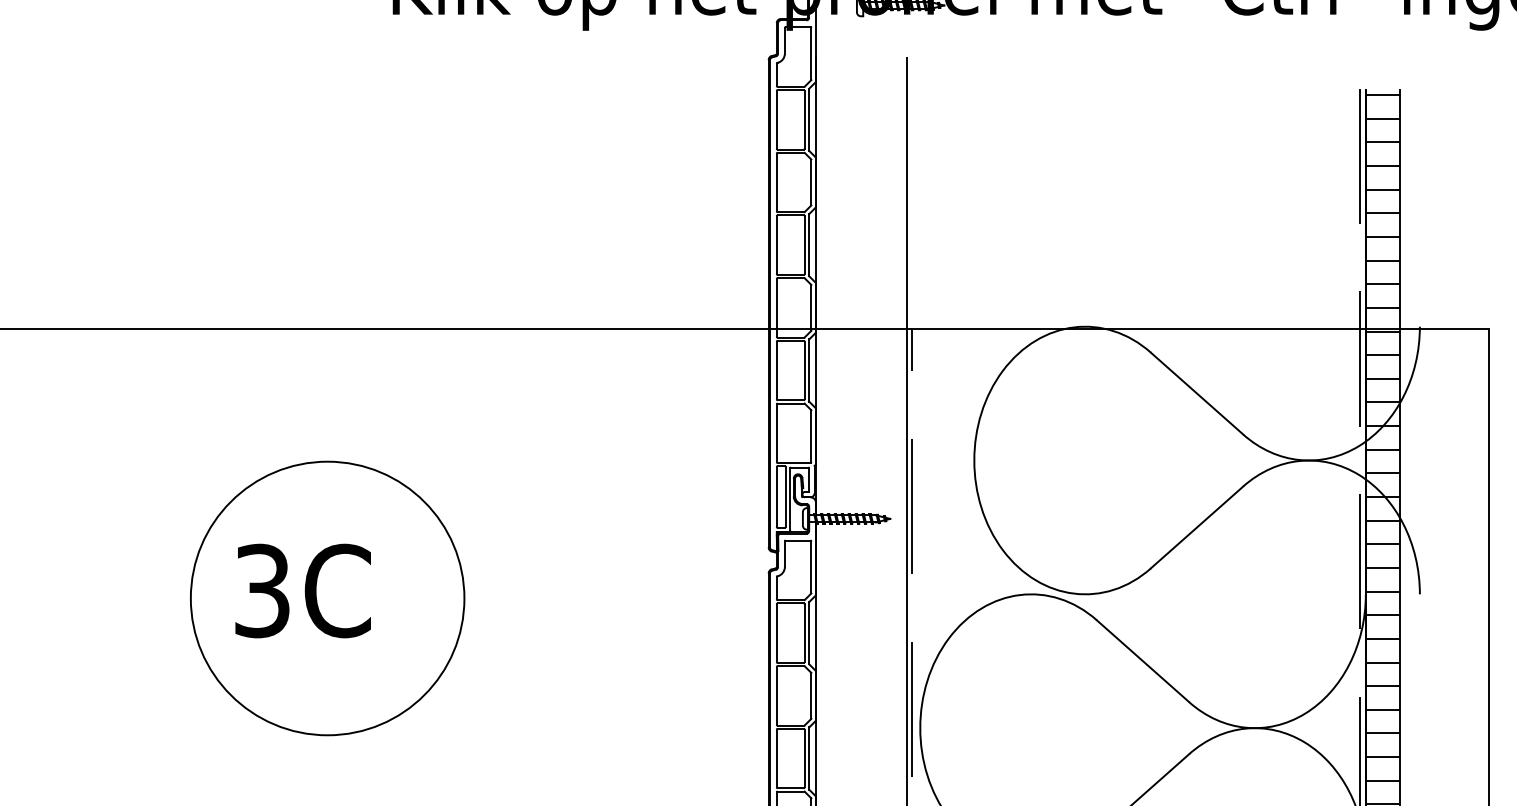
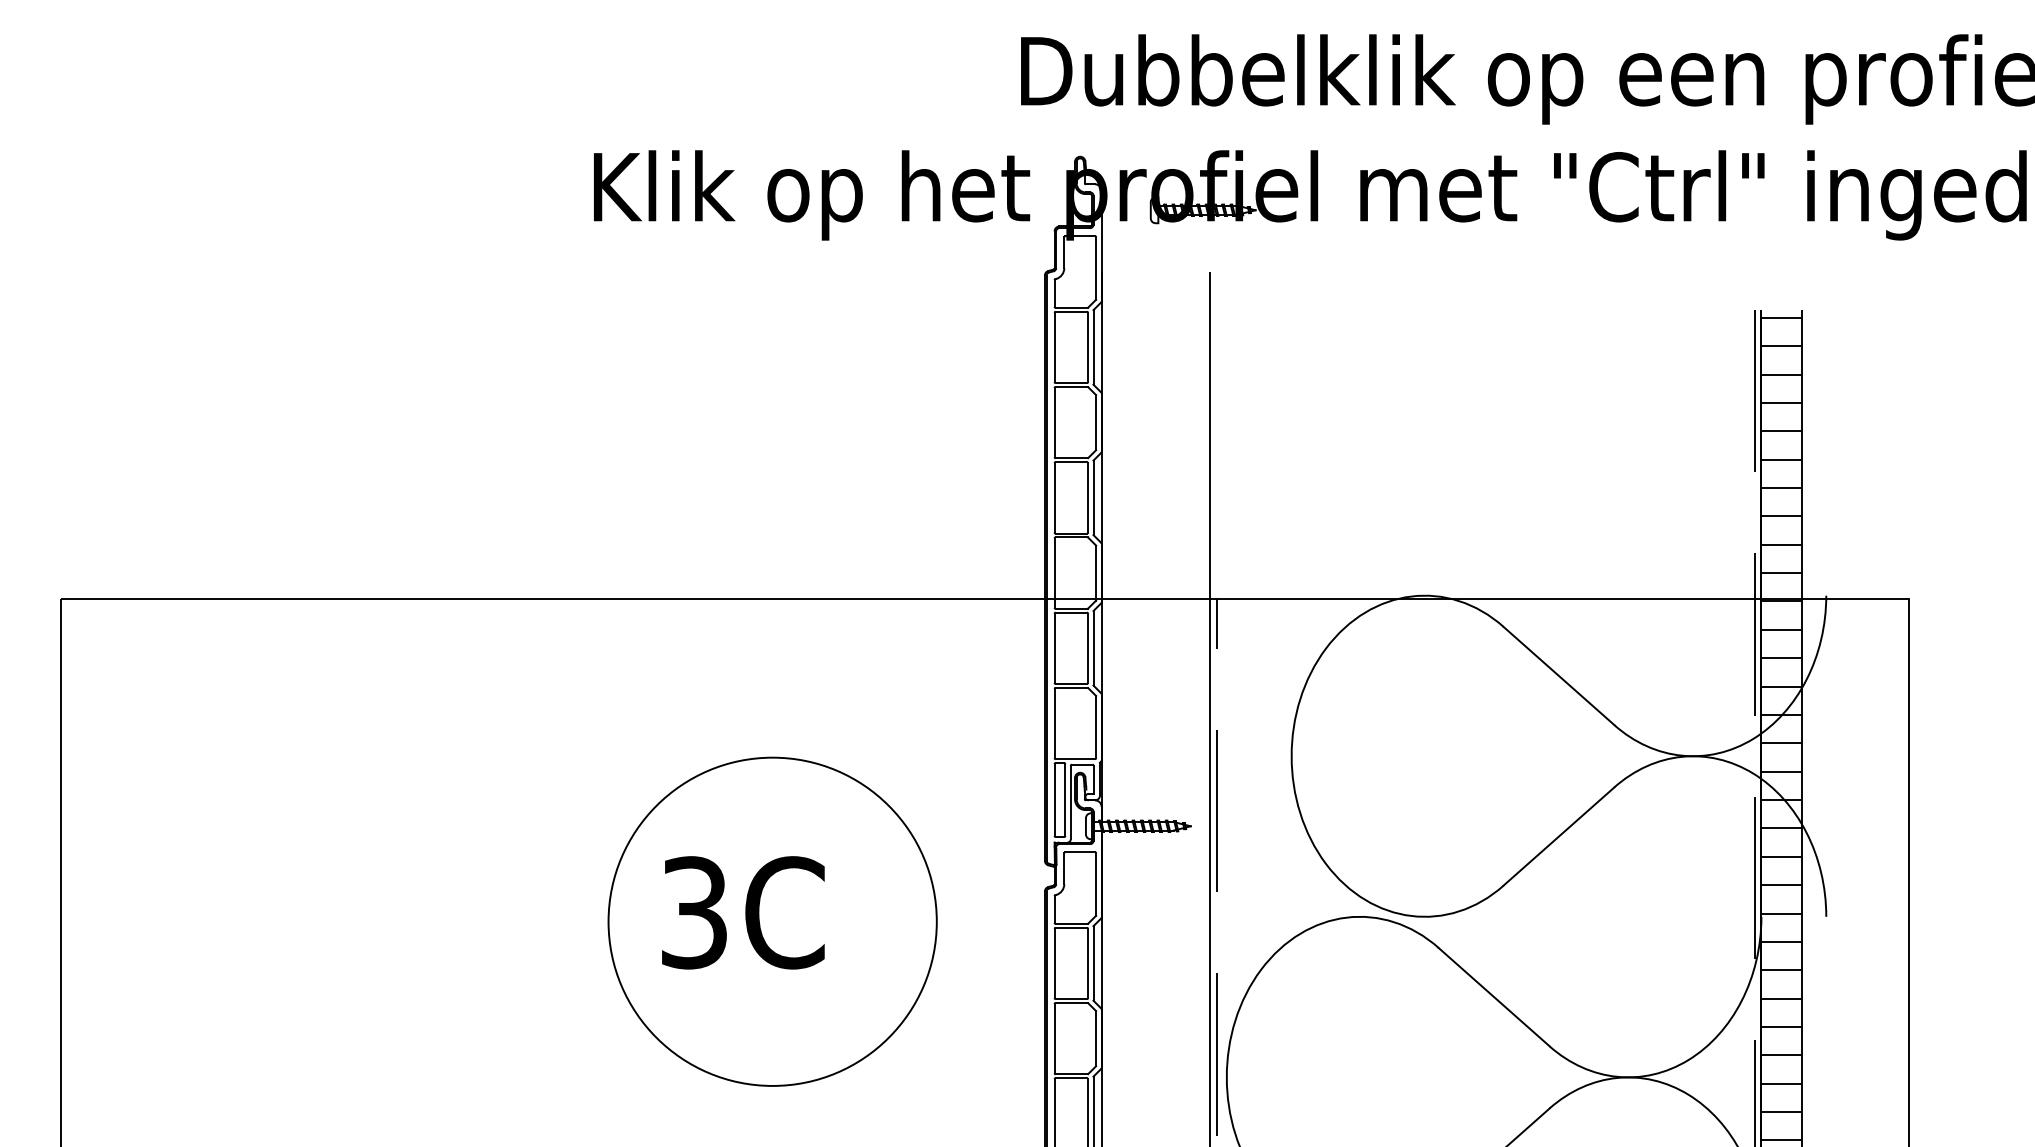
part: (327, 598) -> (772, 921), moved

